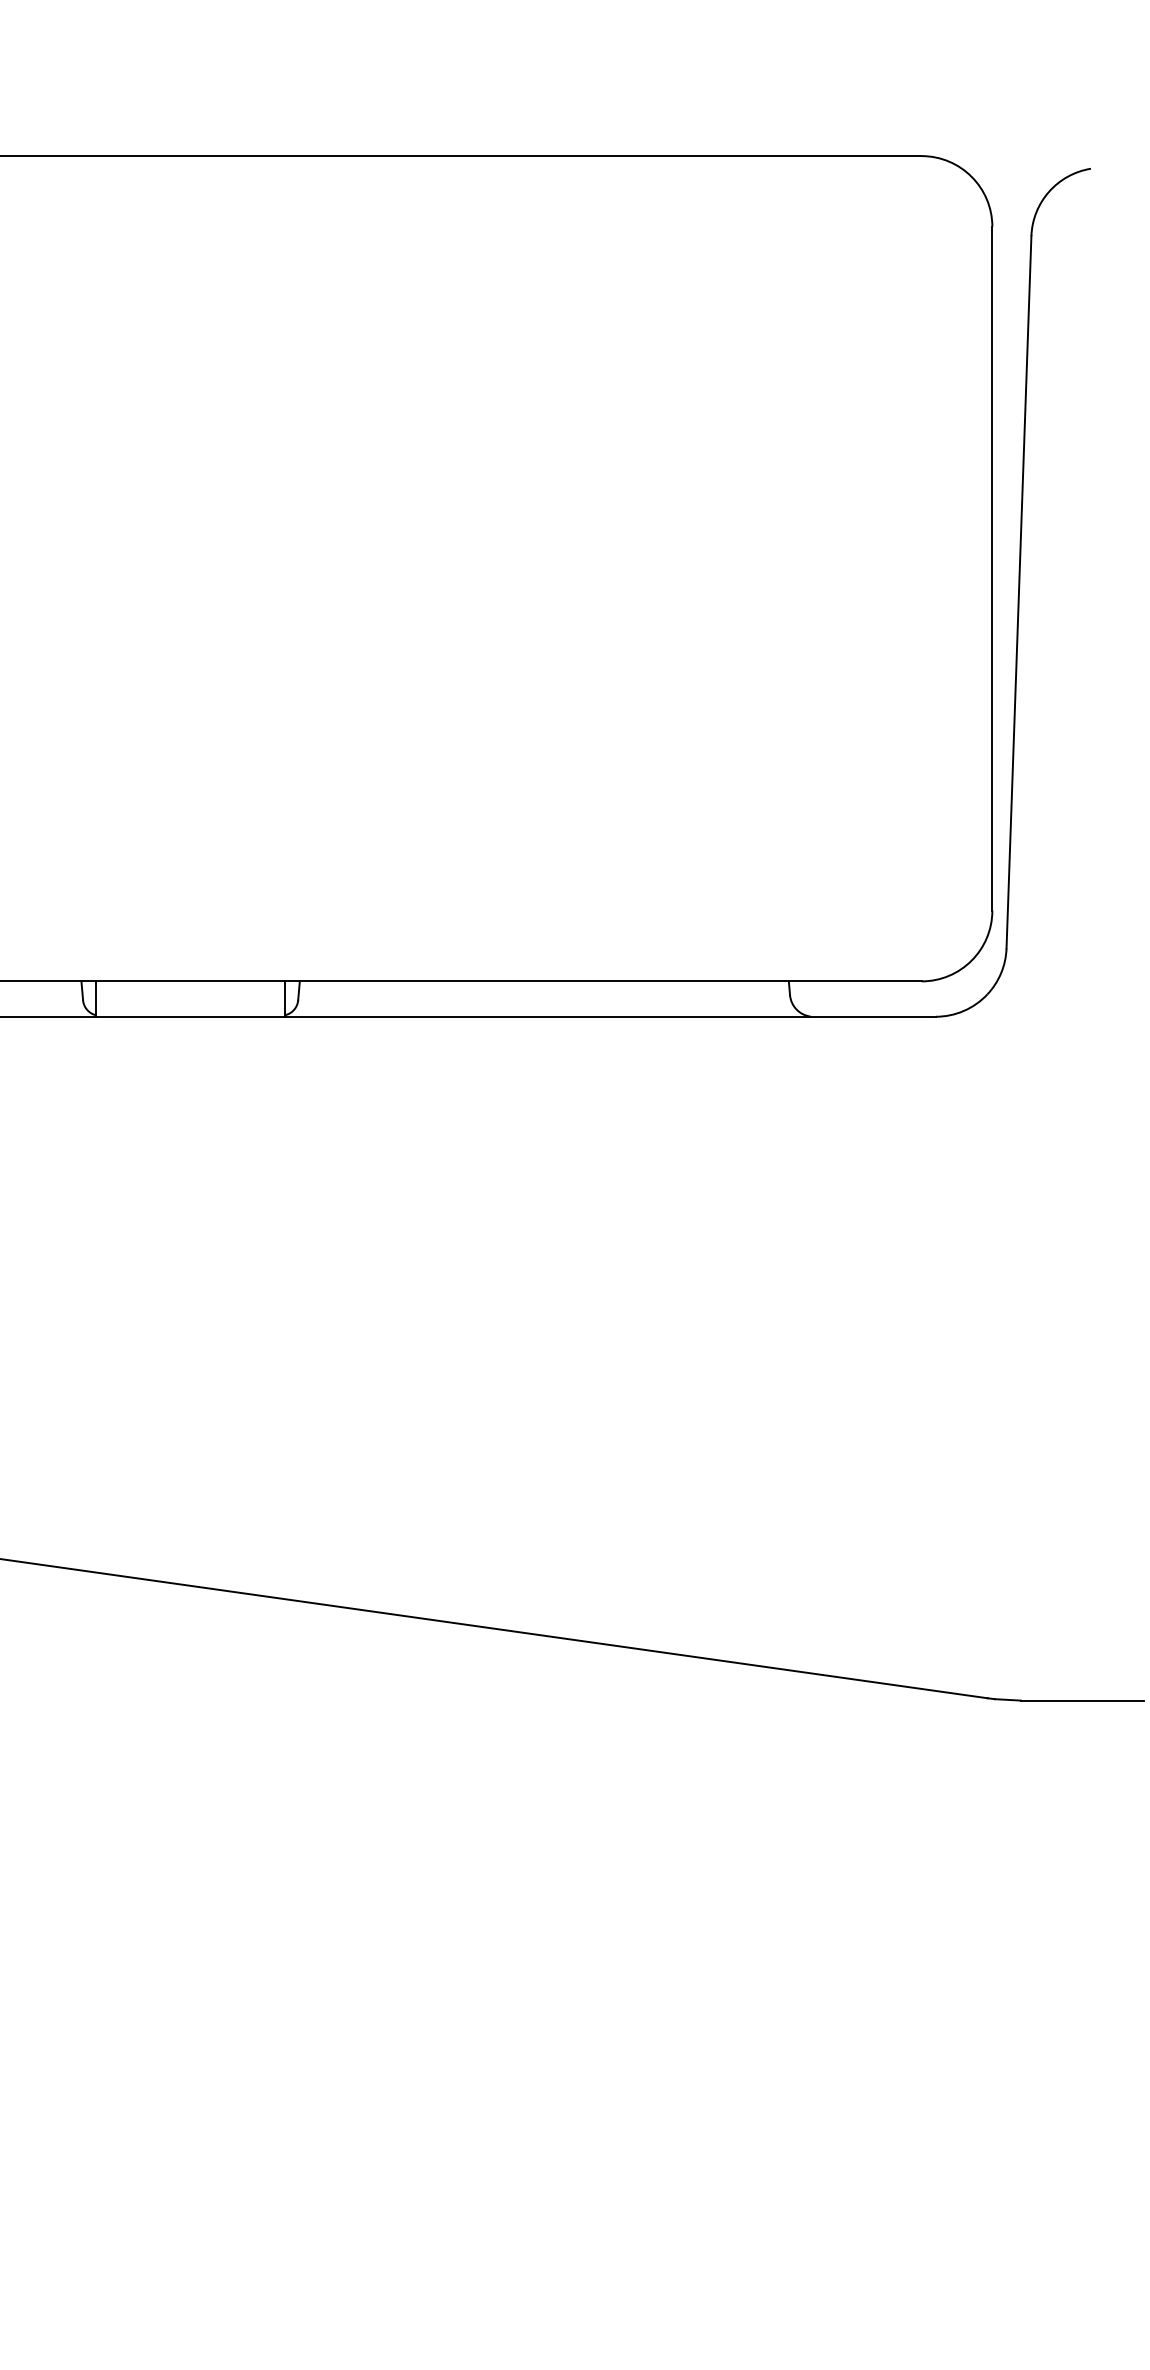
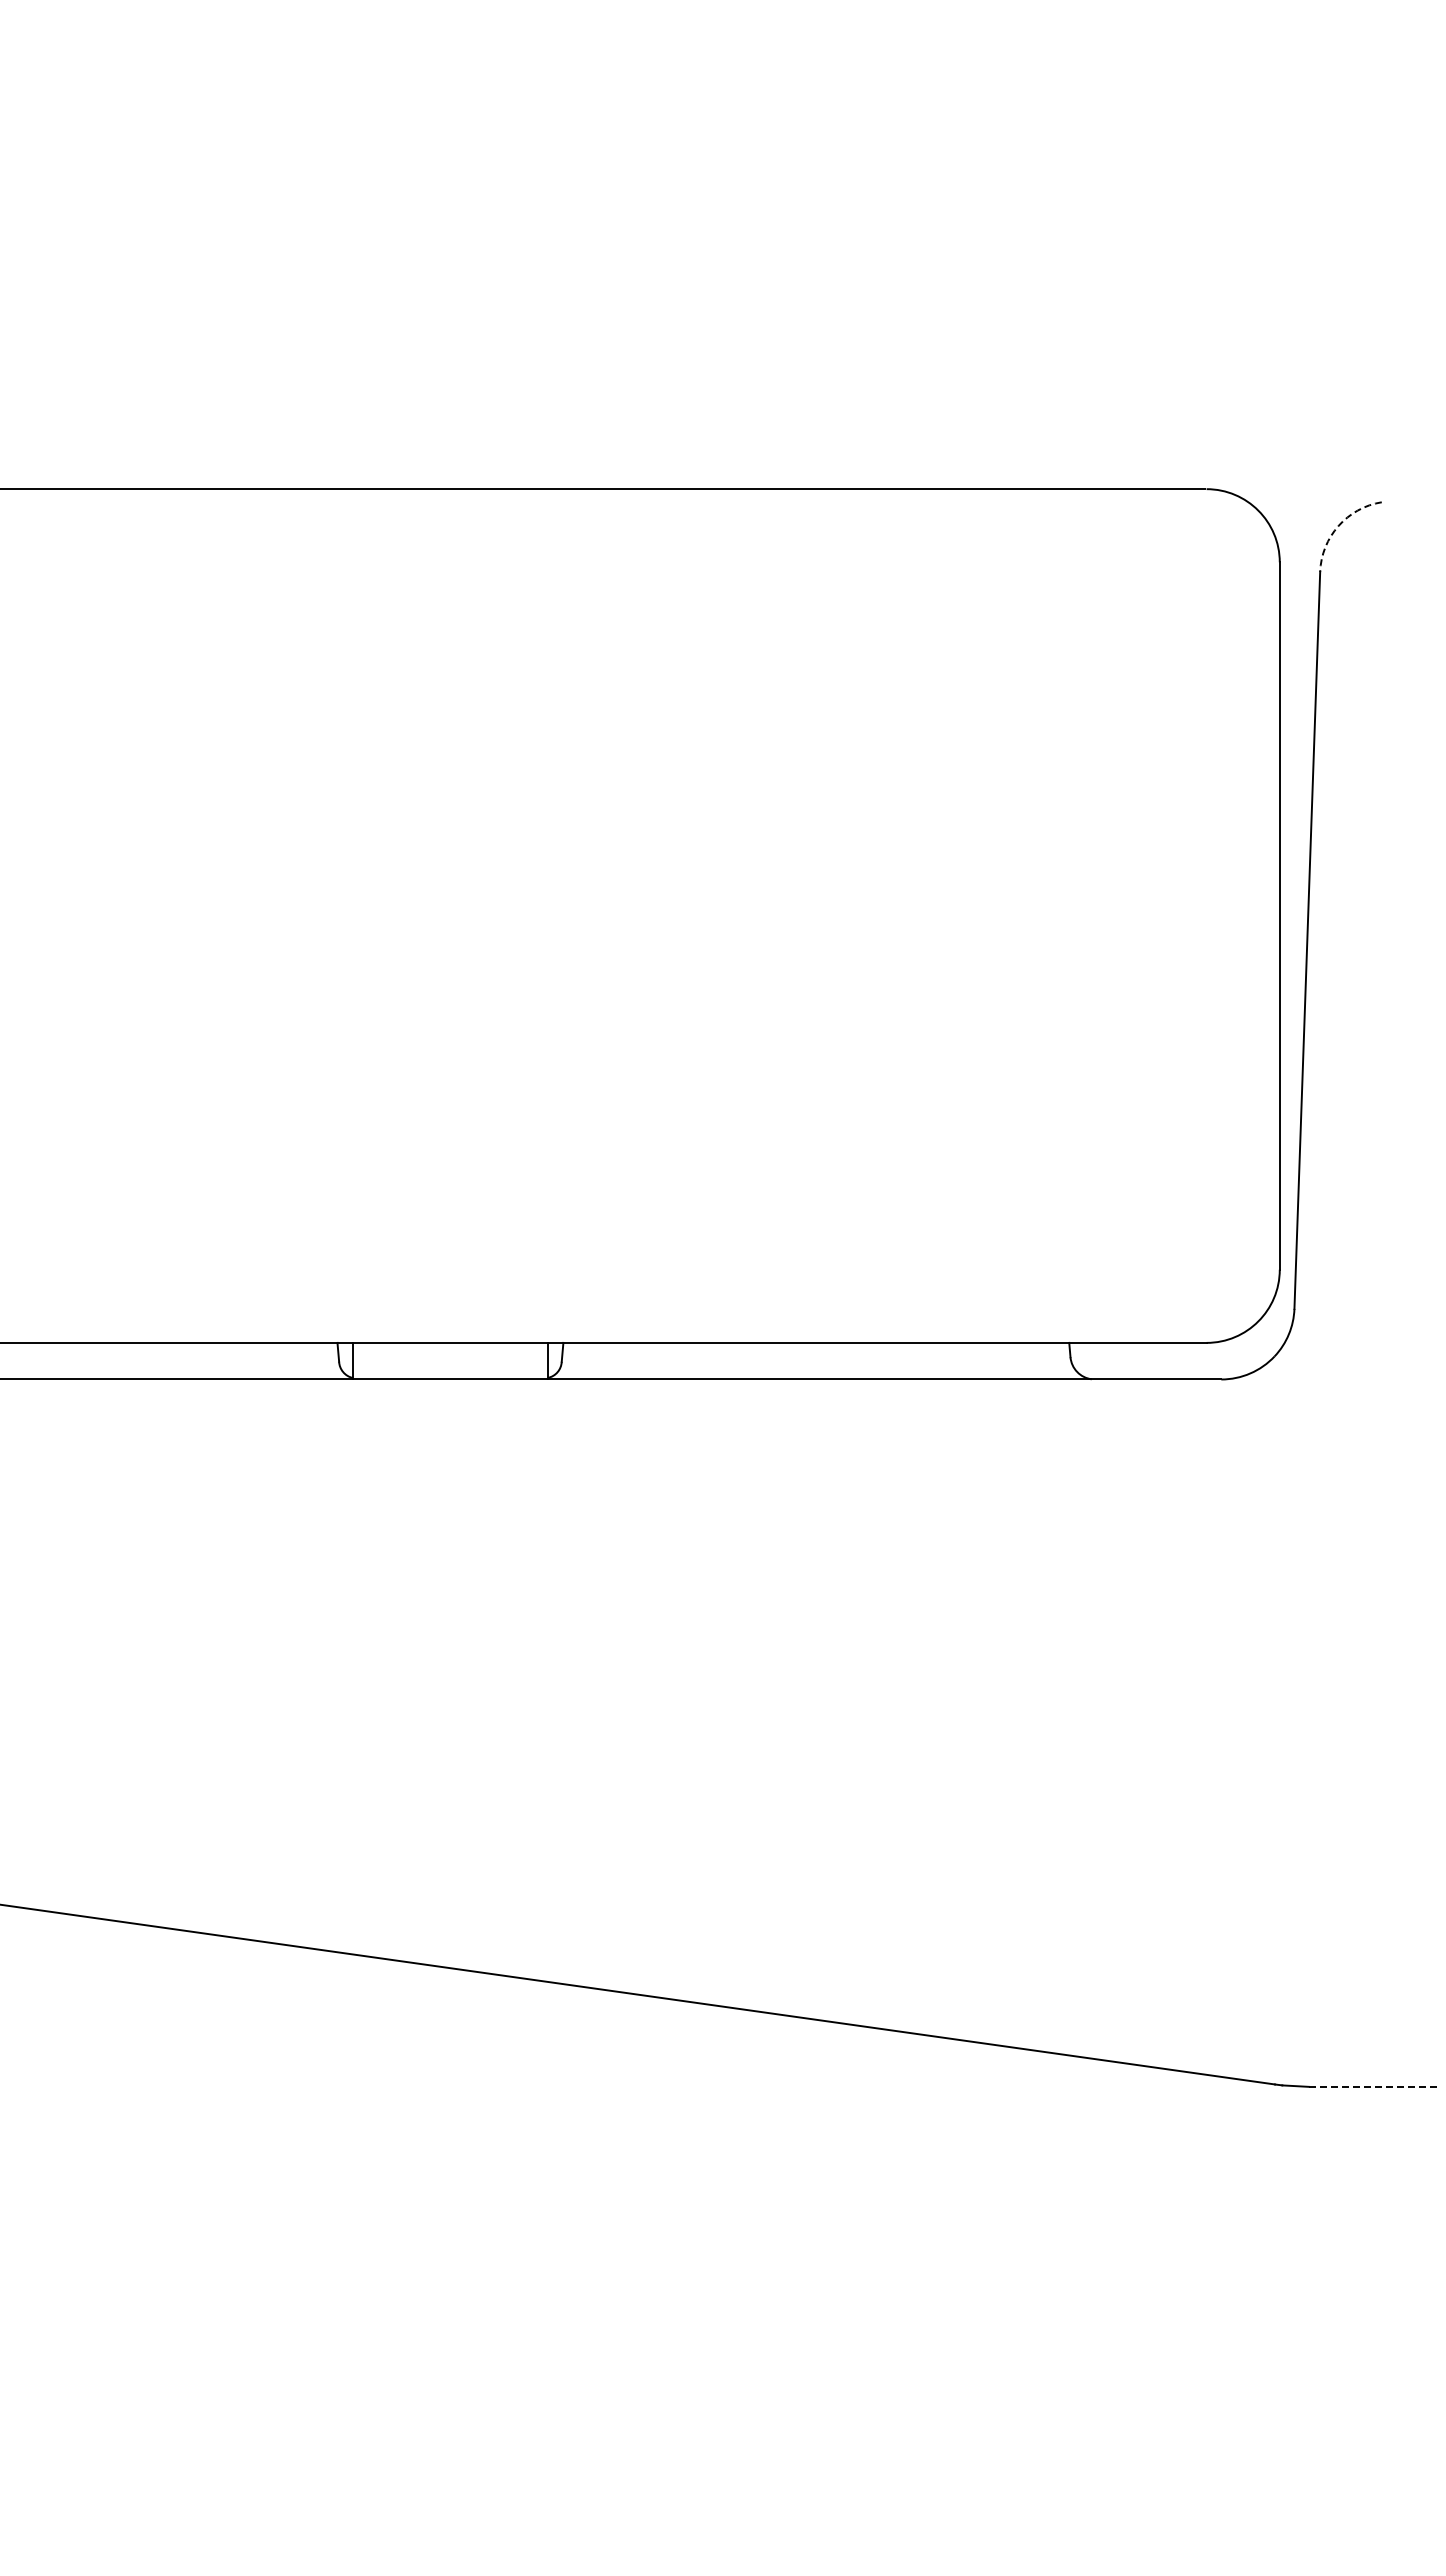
arc: (1049, 192) -> (1338, 526), solid -> dashed
line: (1081, 1700) -> (1372, 2086), solid -> dashed

